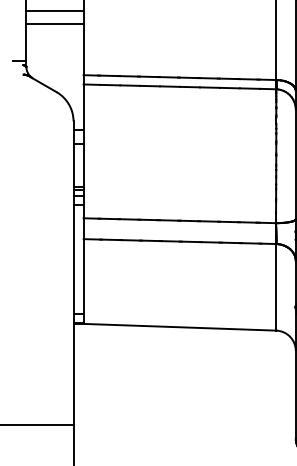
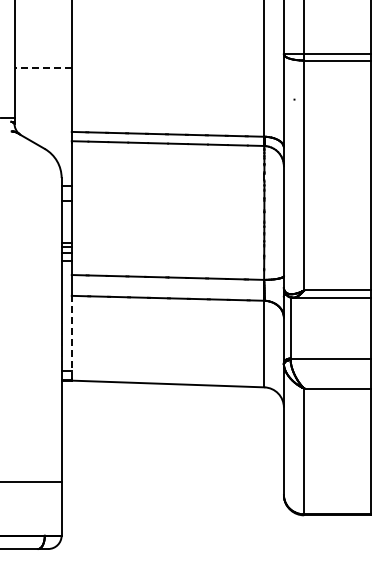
line: (55, 10) -> (43, 67), solid -> dashed
line: (54, 23) -> (42, 80), removed
line: (83, 280) -> (71, 337), solid -> dashed

